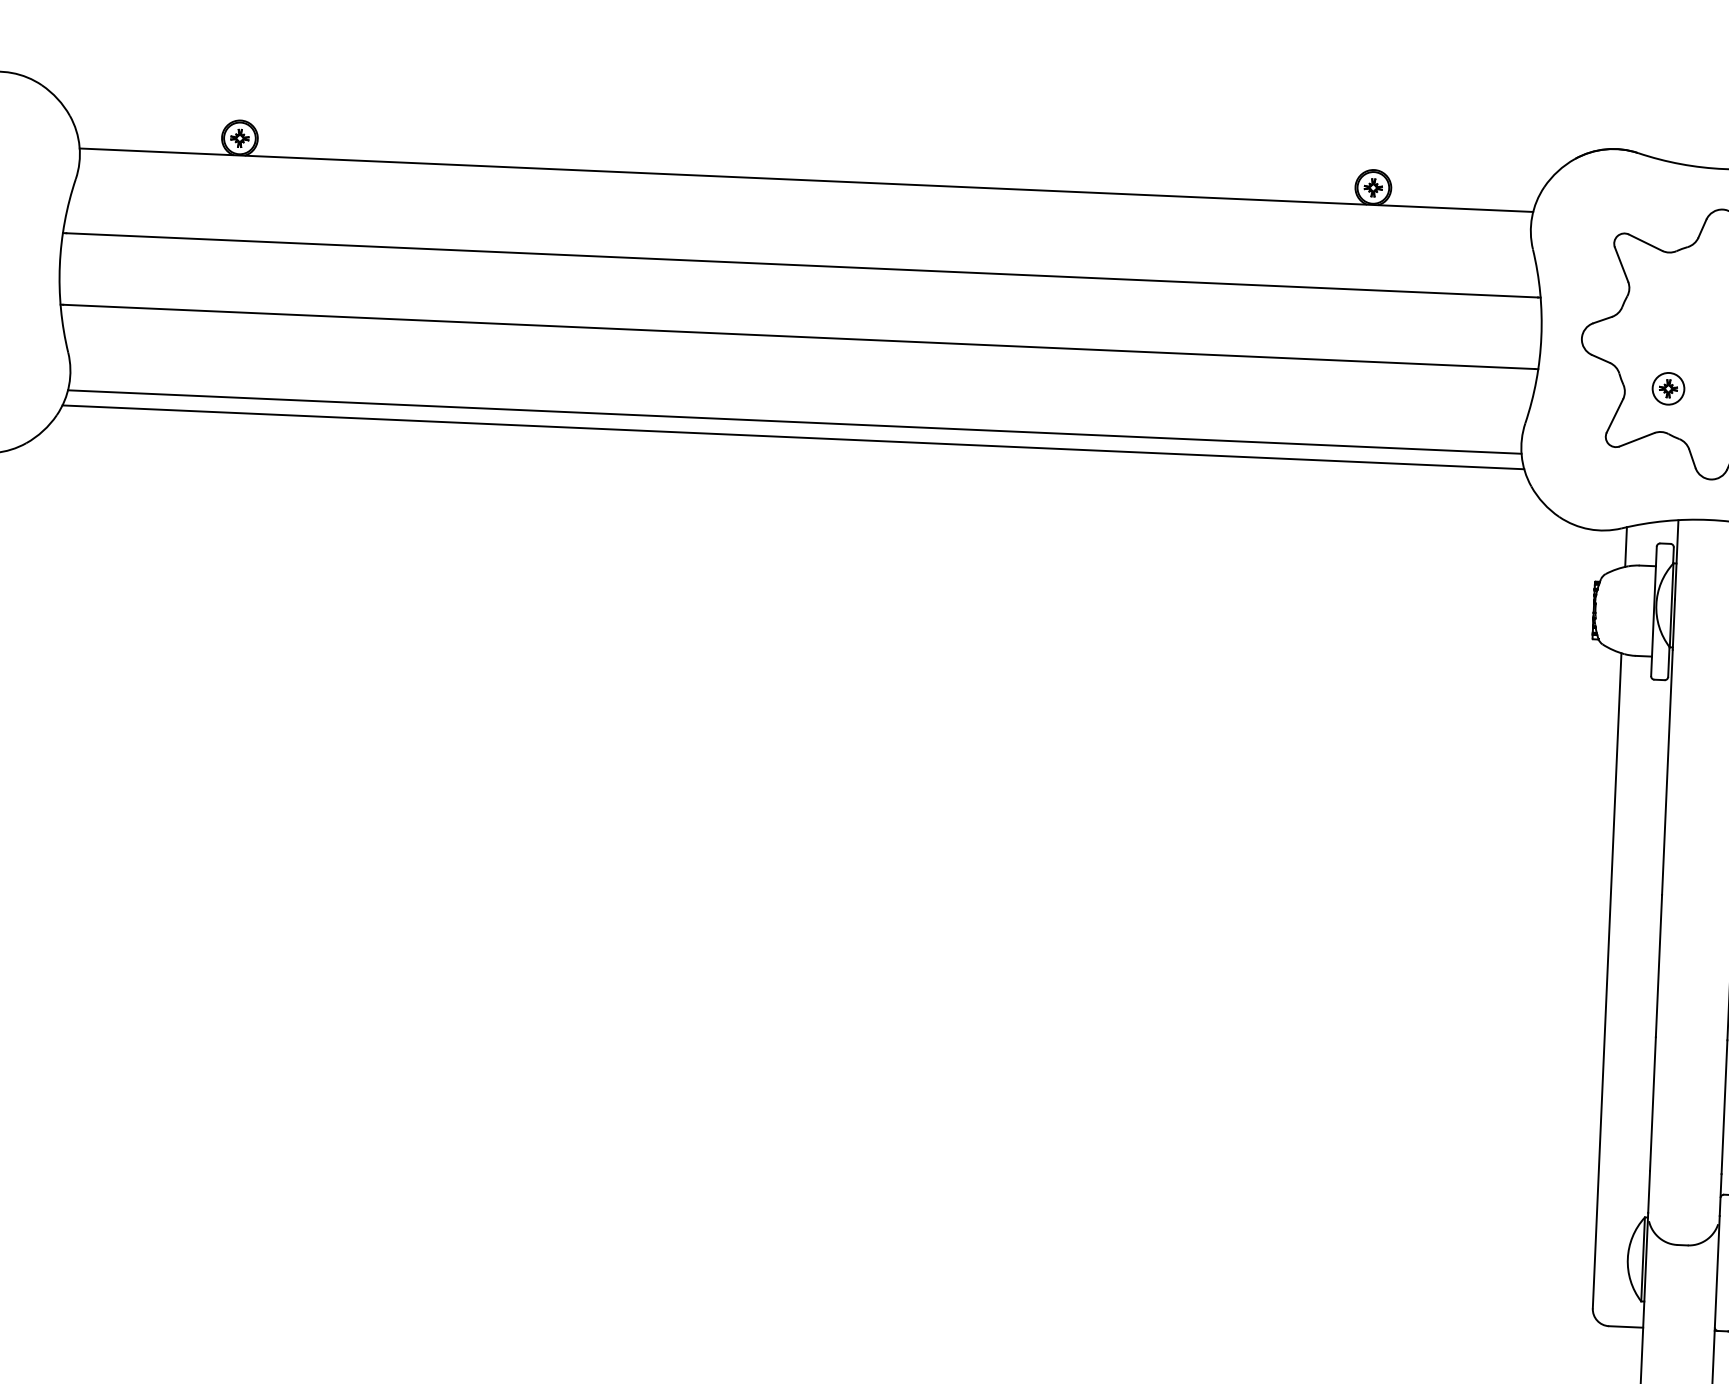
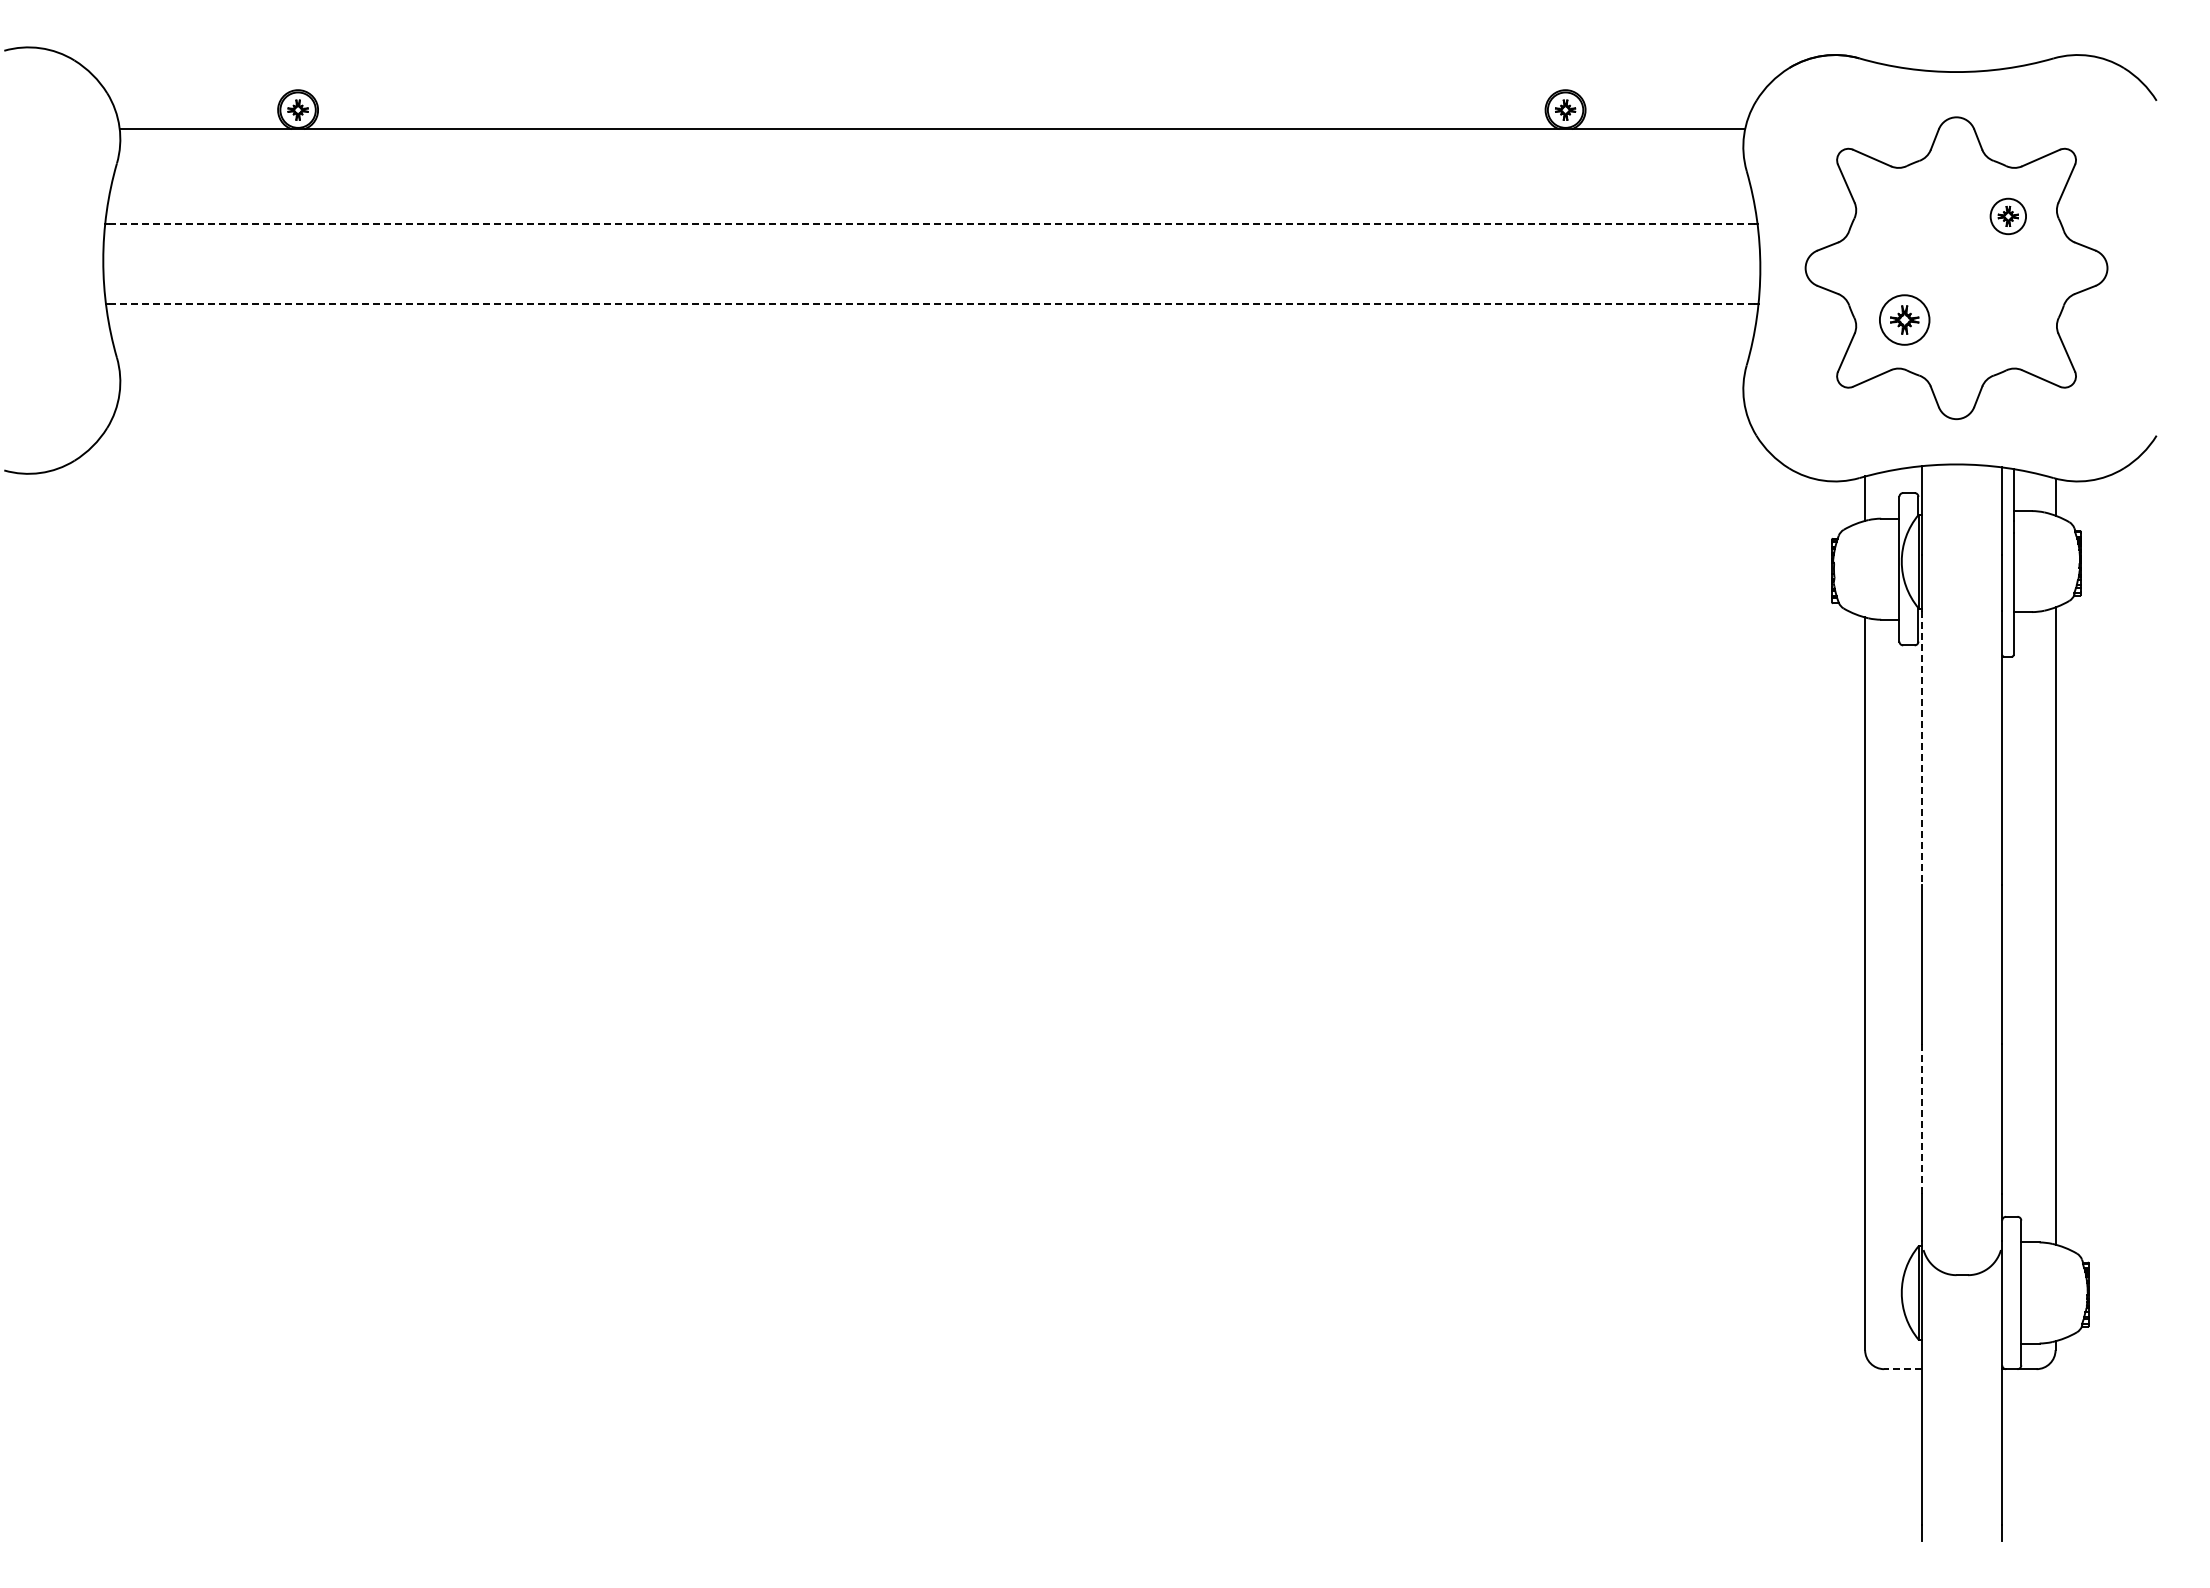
line: (801, 265) -> (931, 224), solid -> dashed
line: (798, 336) -> (931, 304), solid -> dashed
part: (1668, 388) -> (1904, 319), size x1.4
line: (794, 421) -> (930, 399), removed
line: (793, 437) -> (930, 416), removed
line: (1667, 772) -> (1922, 748), solid -> dashed
line: (1653, 1104) -> (1922, 1119), solid -> dashed
line: (1625, 1327) -> (1902, 1369), solid -> dashed

